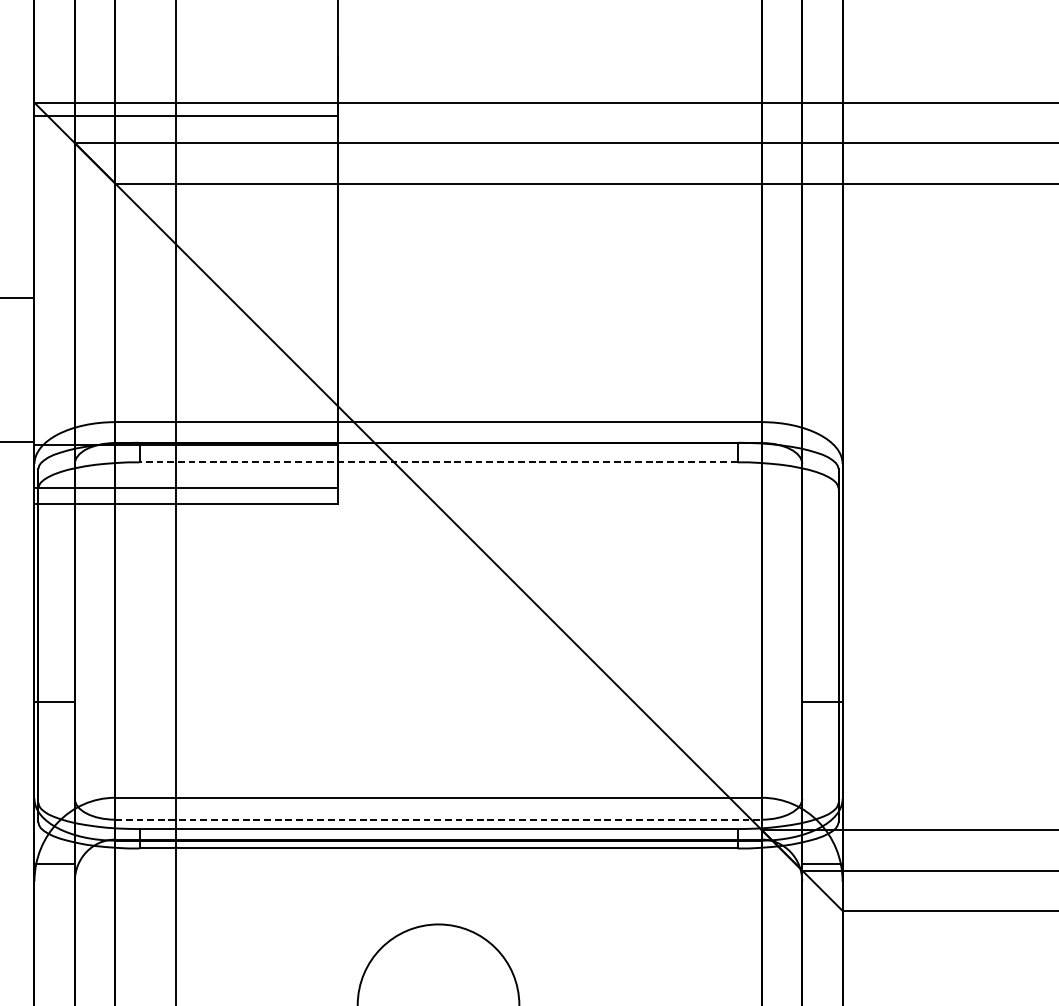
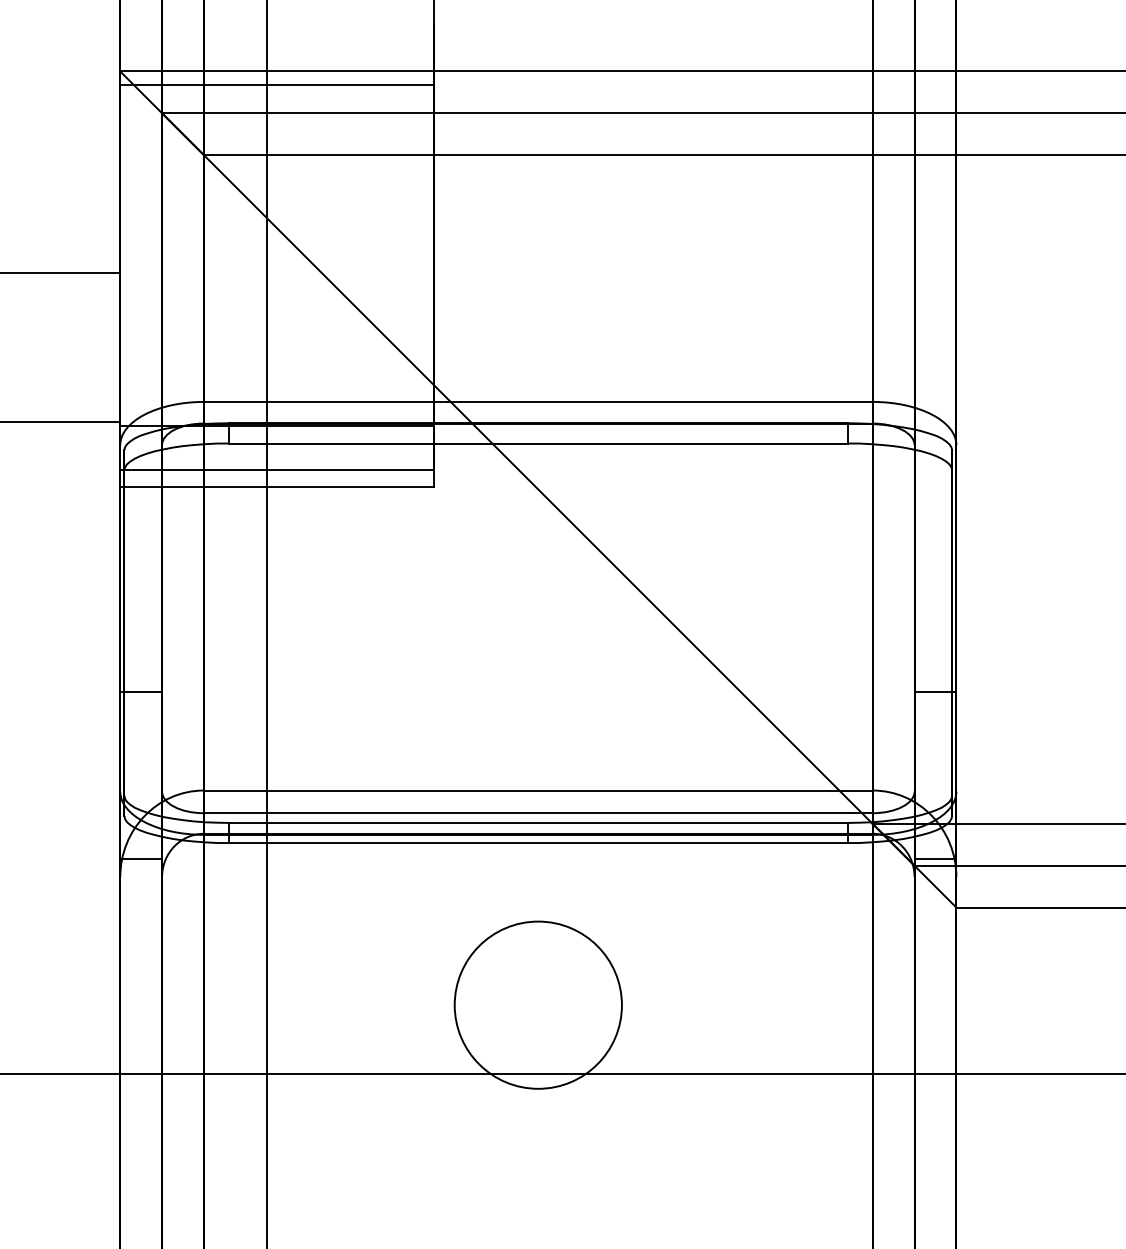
line: (437, 462) -> (537, 443), dashed -> solid
line: (438, 819) -> (538, 813), dashed -> solid

